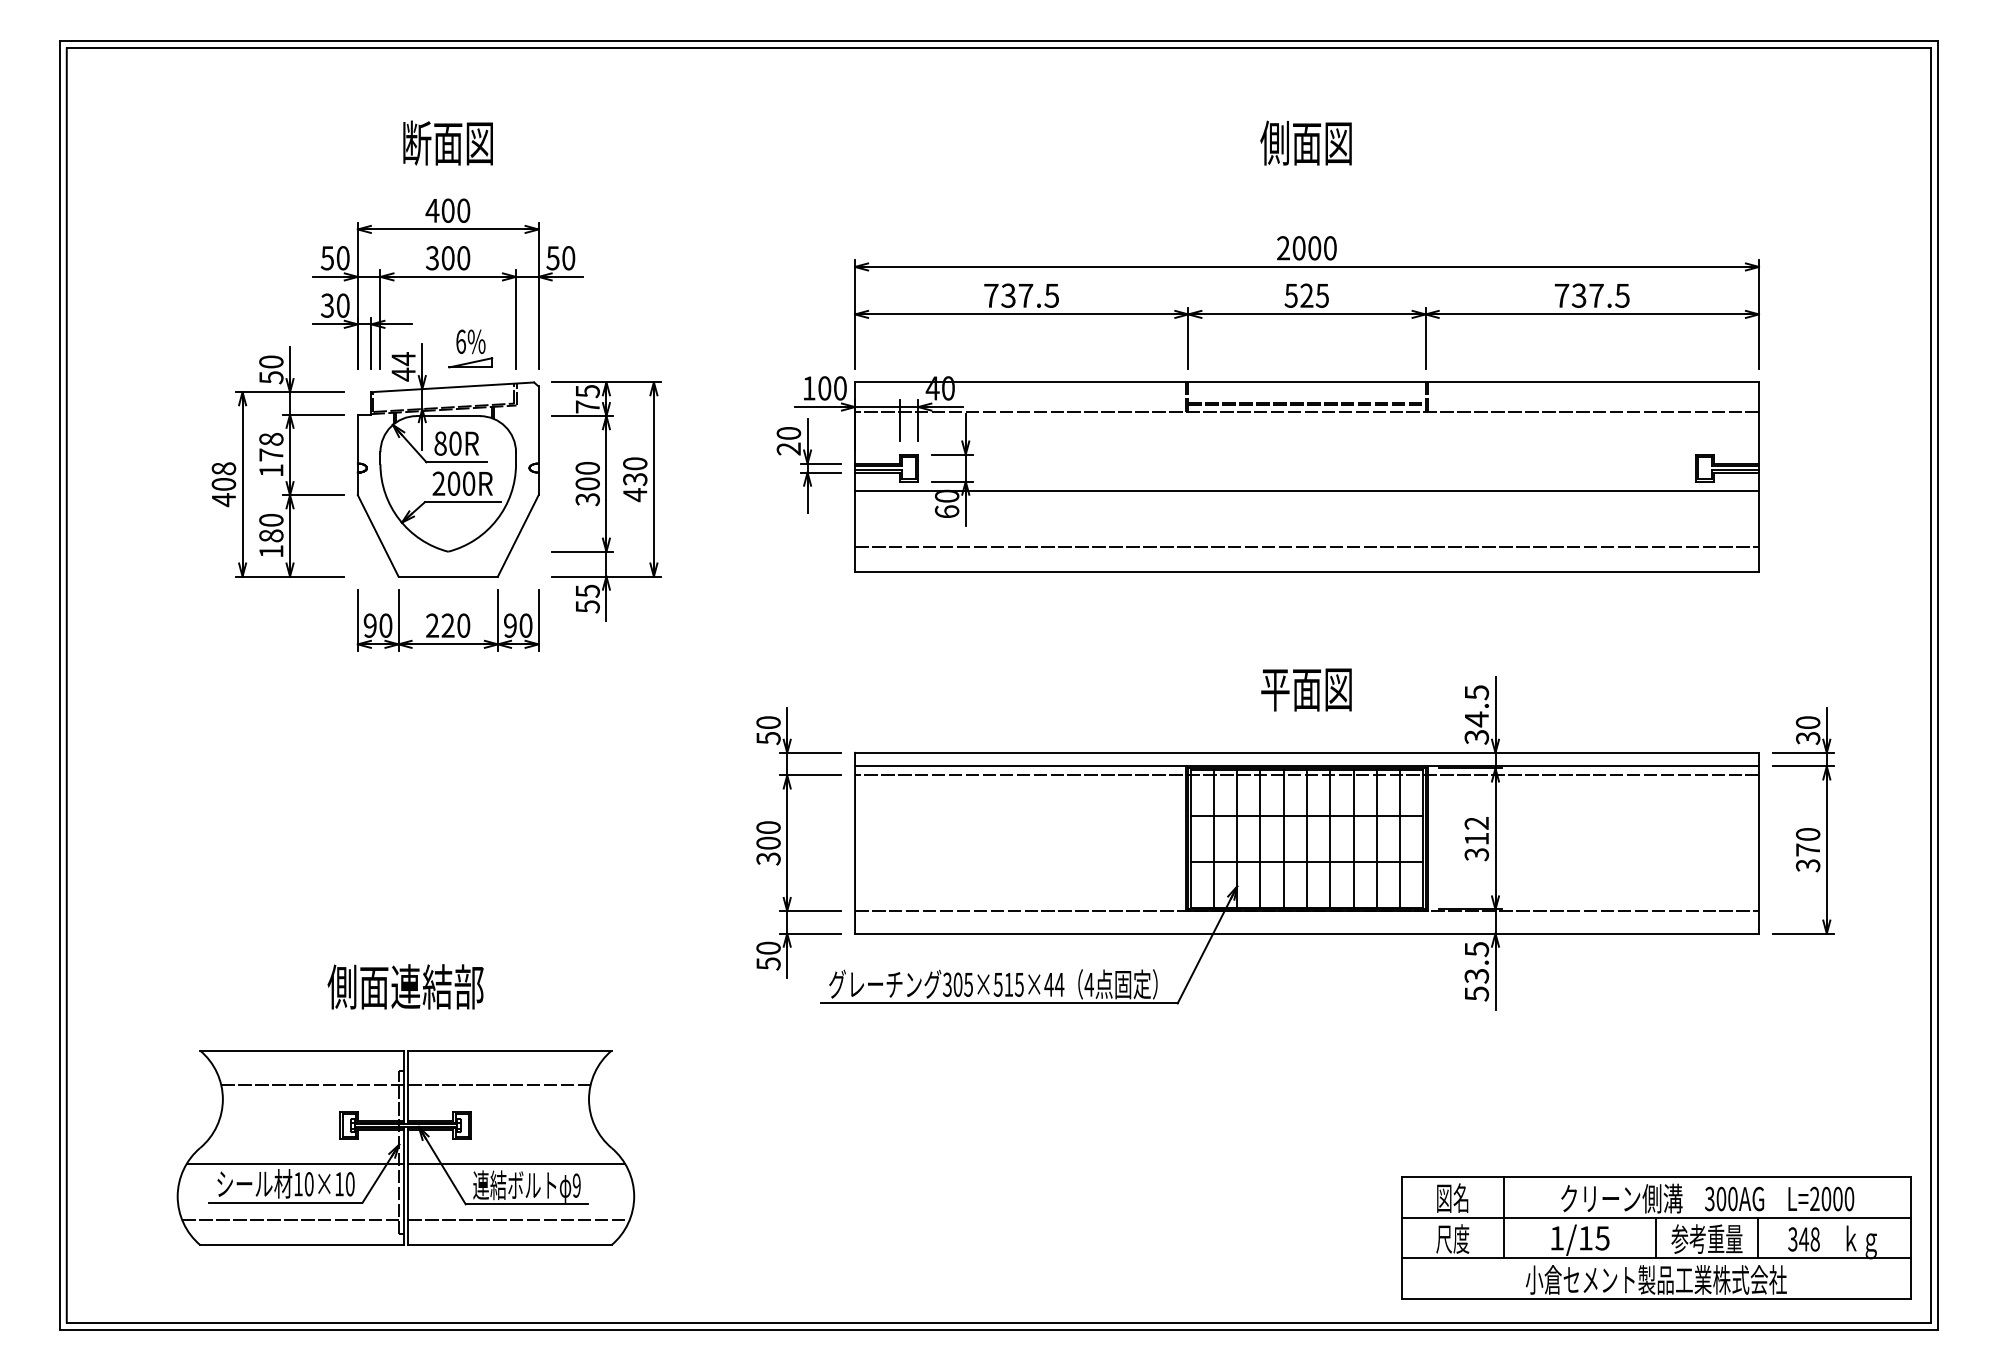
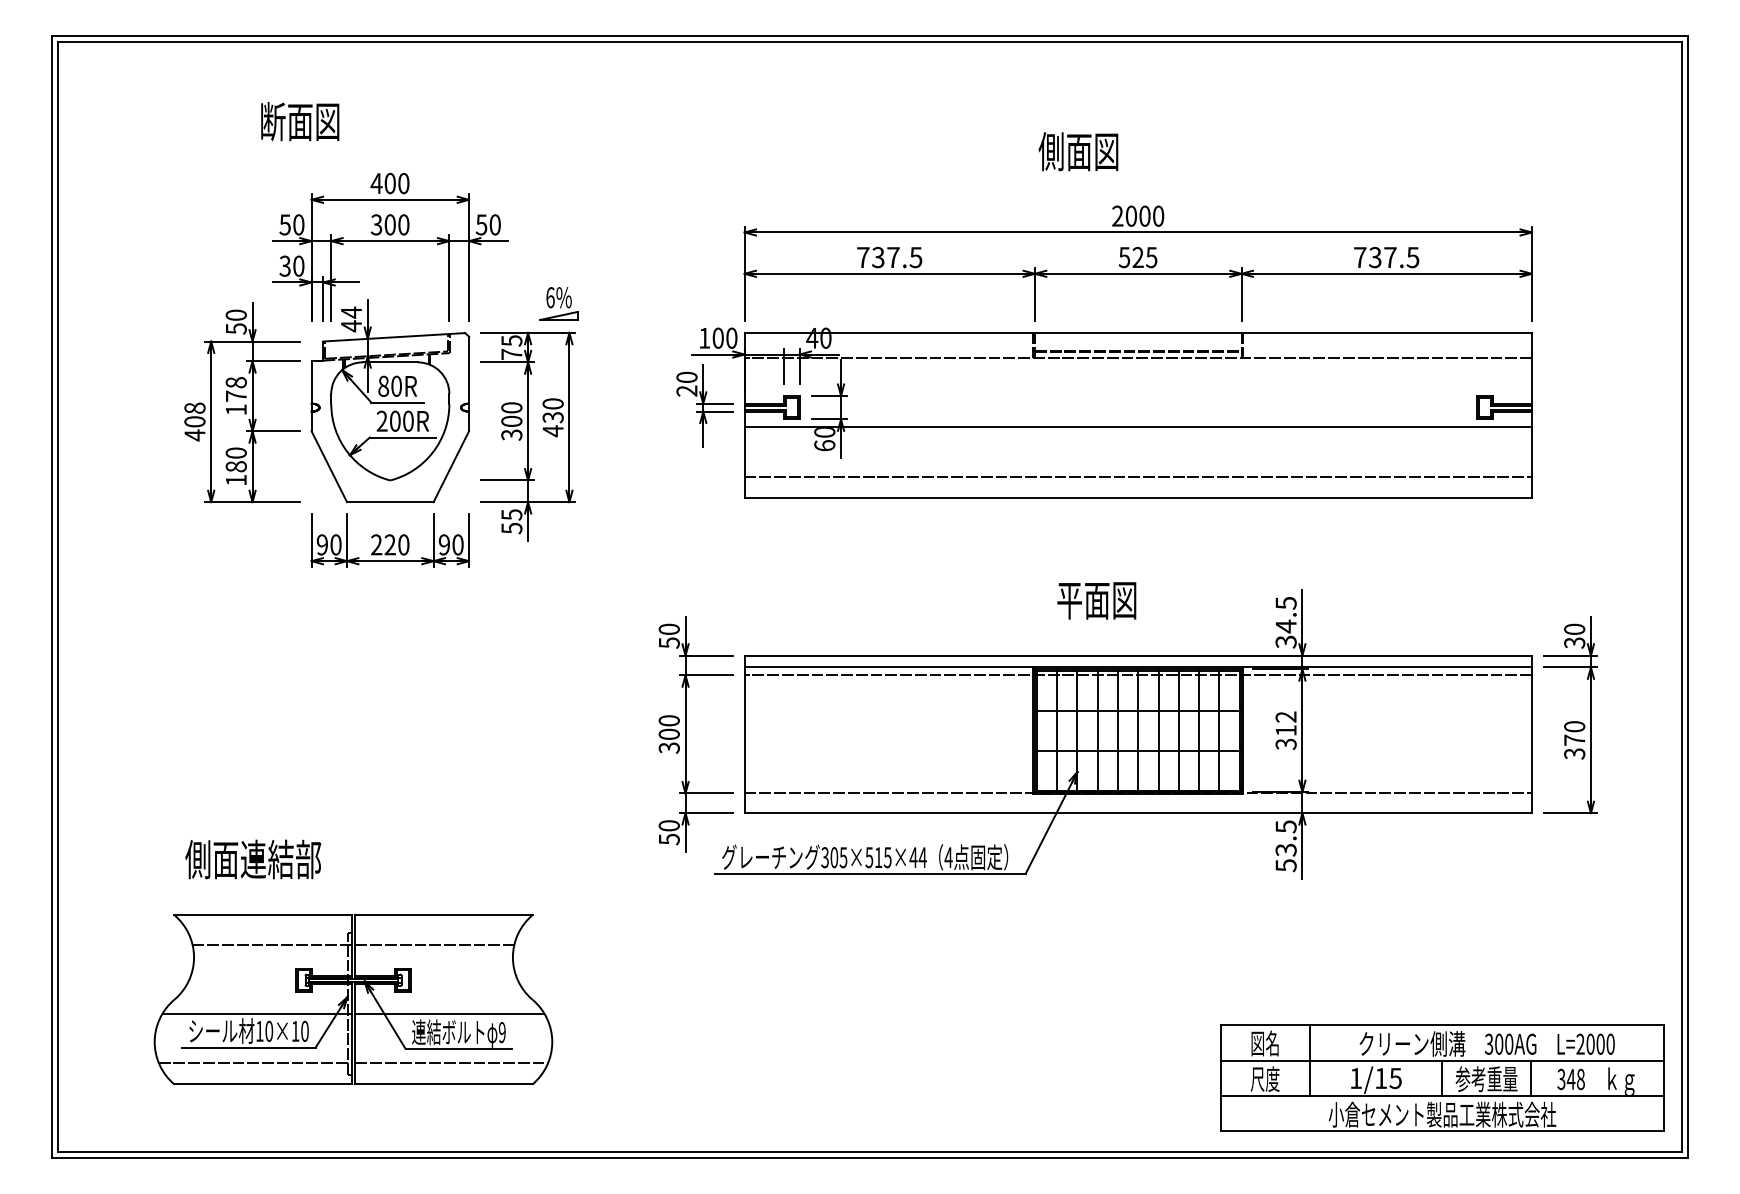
text: (448, 142) -> (300, 121), moved
text: (1306, 142) -> (1078, 151), moved
part: (470, 348) -> (558, 303), moved
text: (1306, 689) -> (1096, 600), moved
text: (405, 986) -> (253, 859), moved

